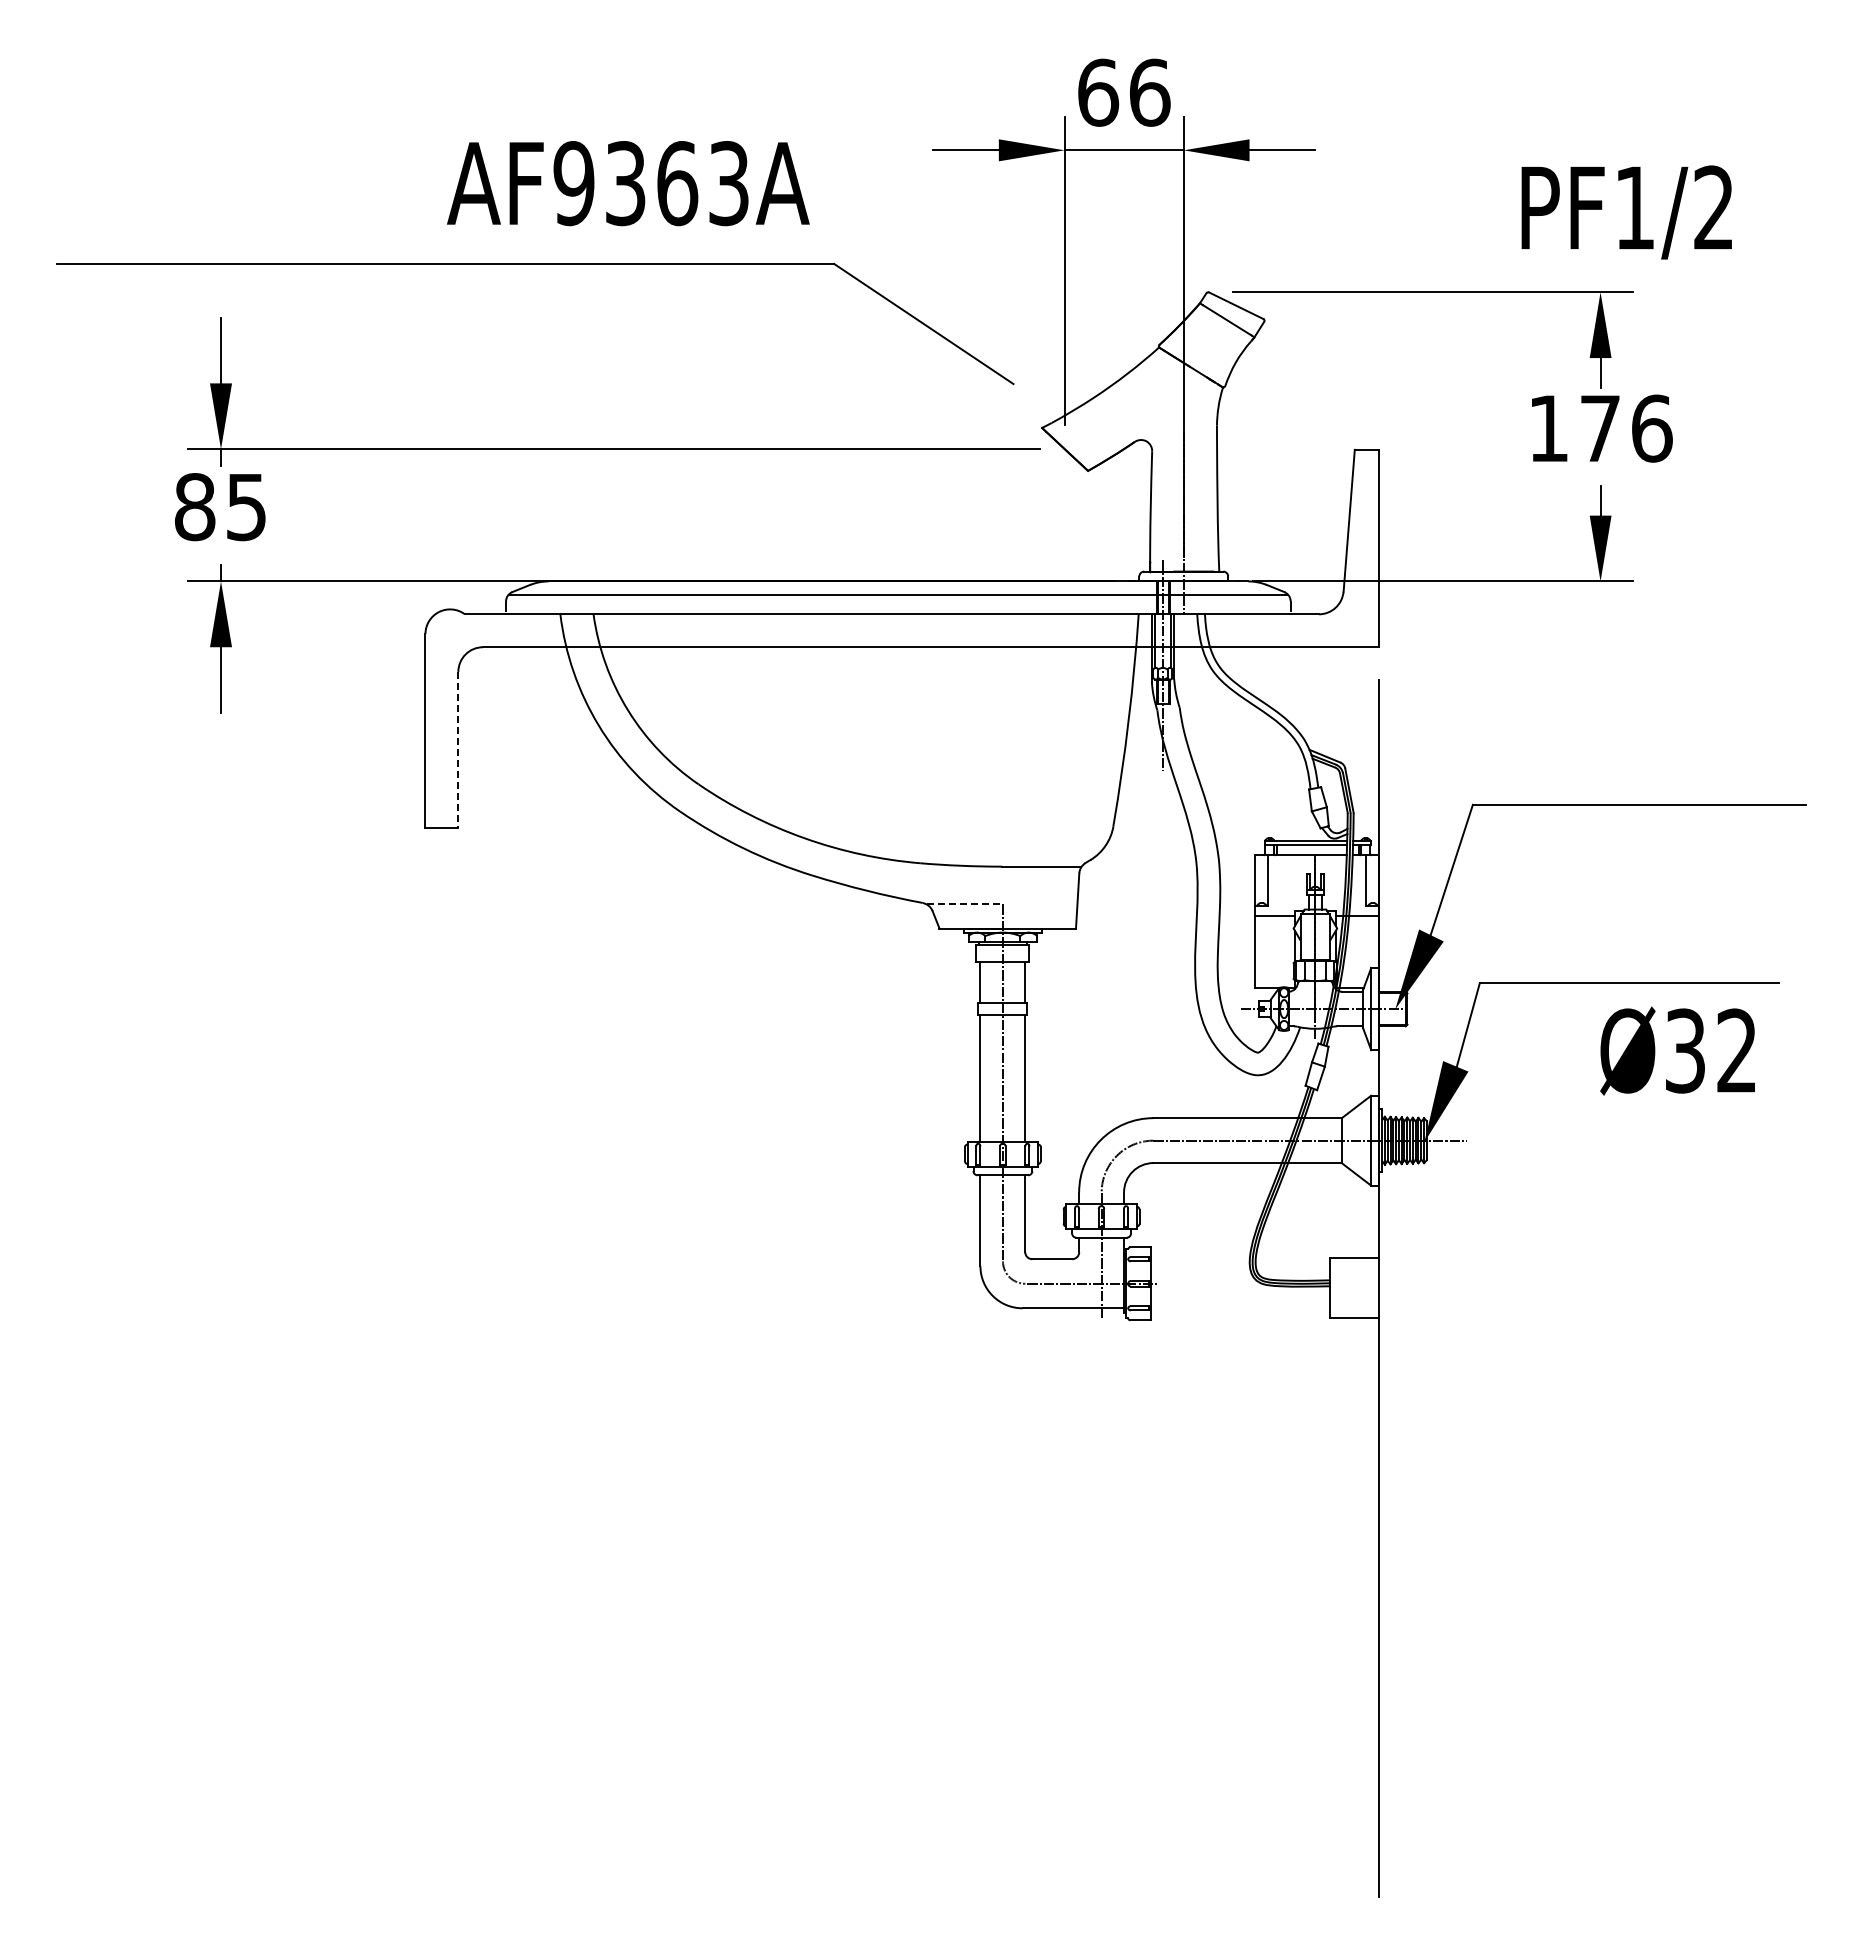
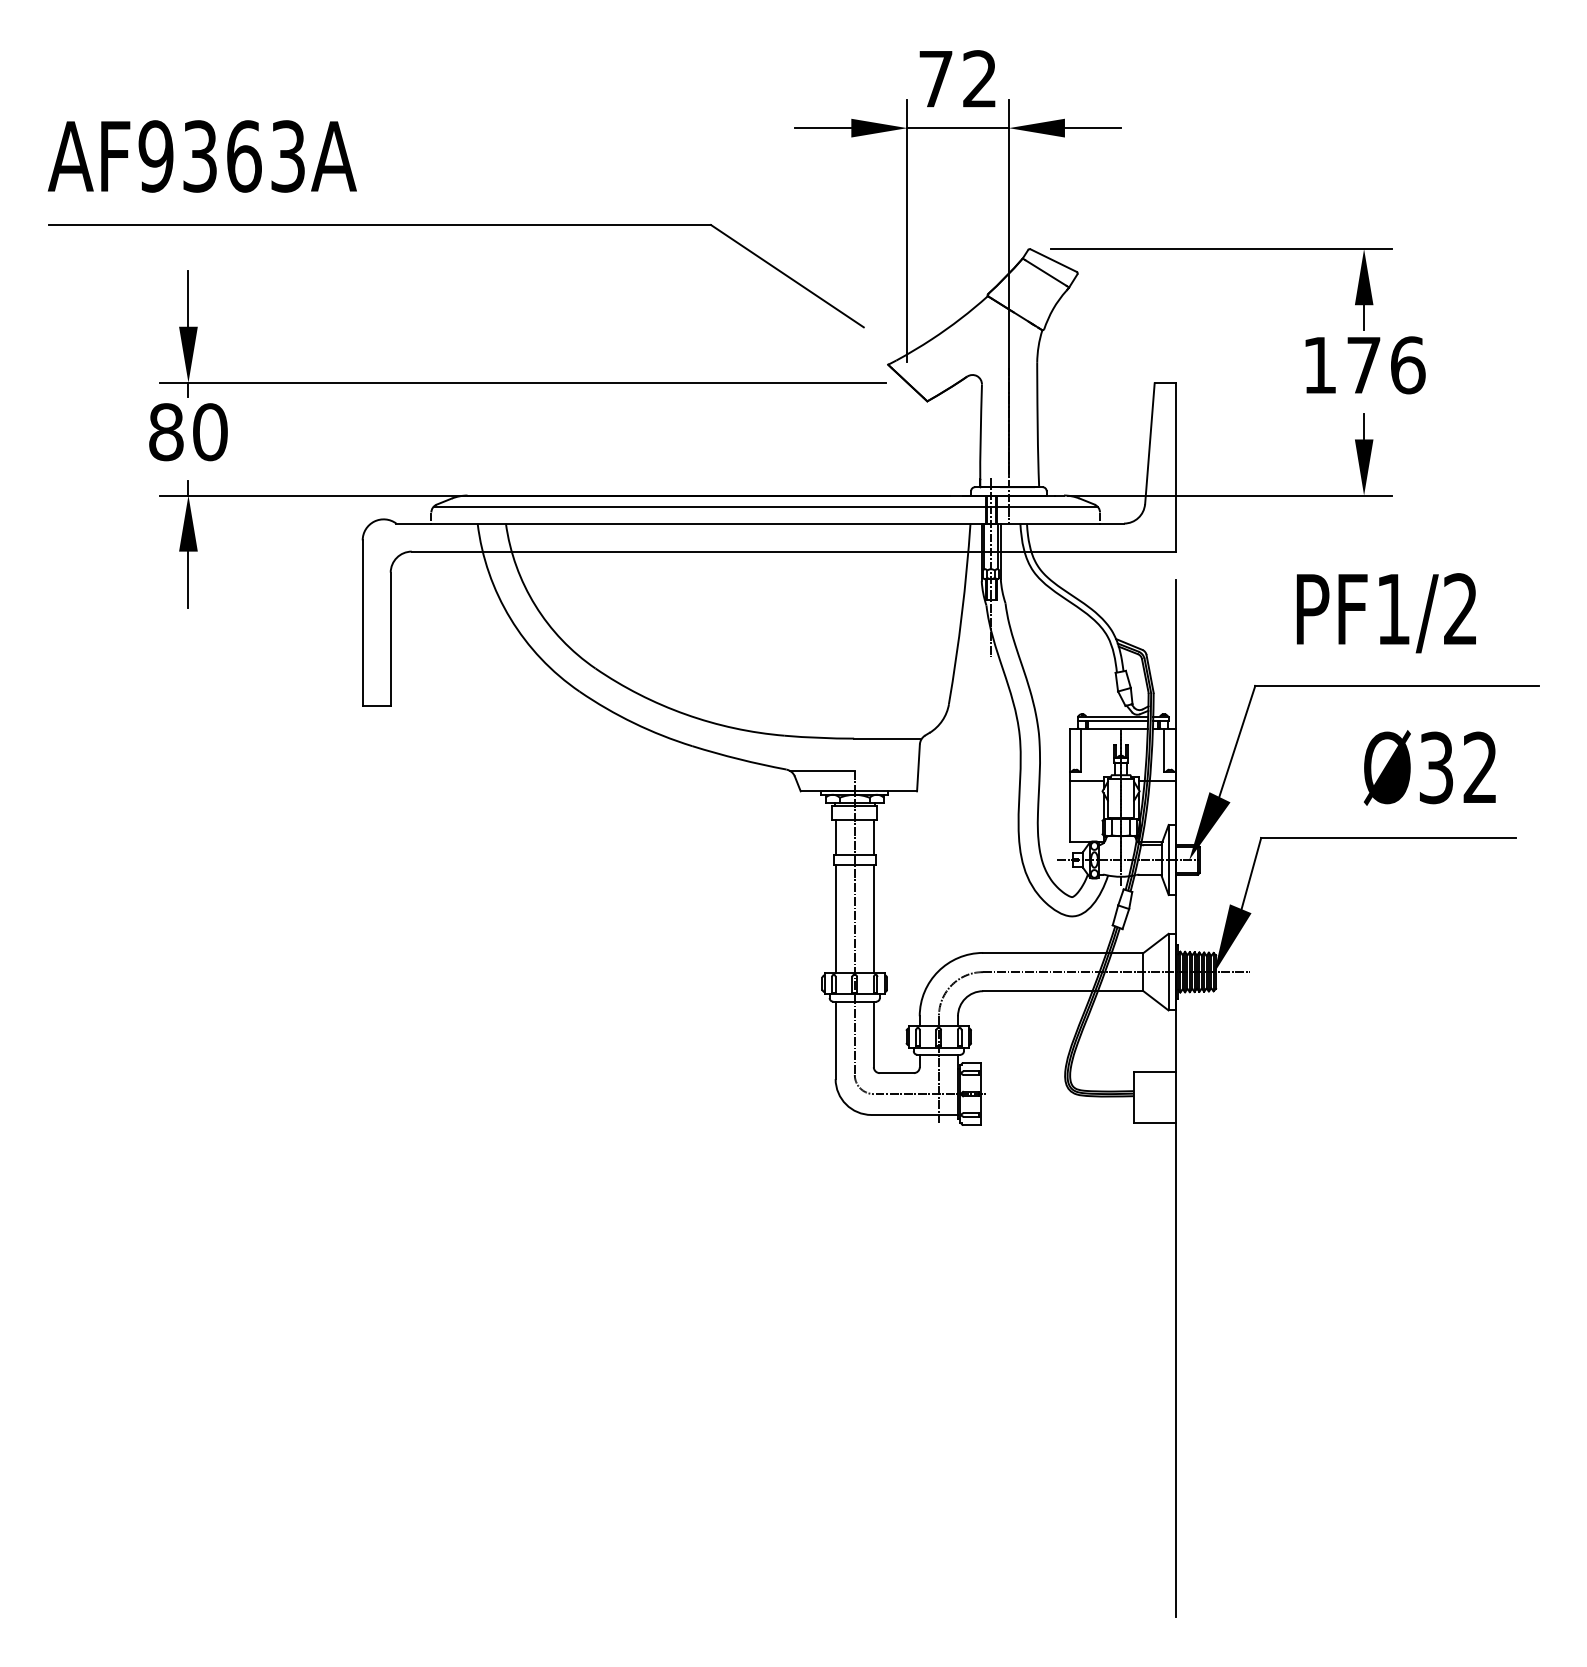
text: (1124, 92) -> (958, 78), 66 -> 72
text: (628, 183) -> (202, 156), moved
text: (1626, 212) -> (1386, 613), moved
text: (246, 507) -> (210, 432), 85 -> 80
line: (458, 750) -> (390, 639), dashed -> solid
line: (965, 904) -> (822, 770), dashed -> solid
text: (1677, 1050) -> (1429, 767), moved

